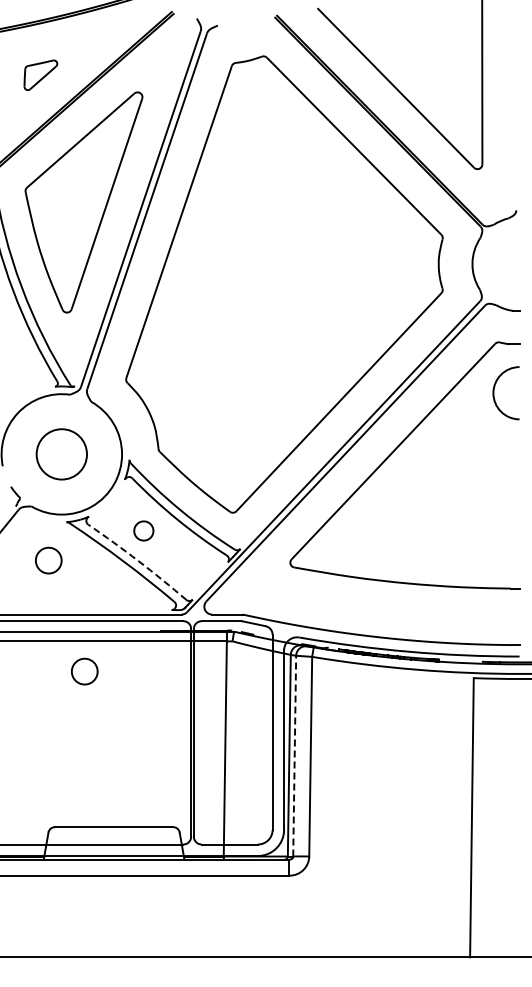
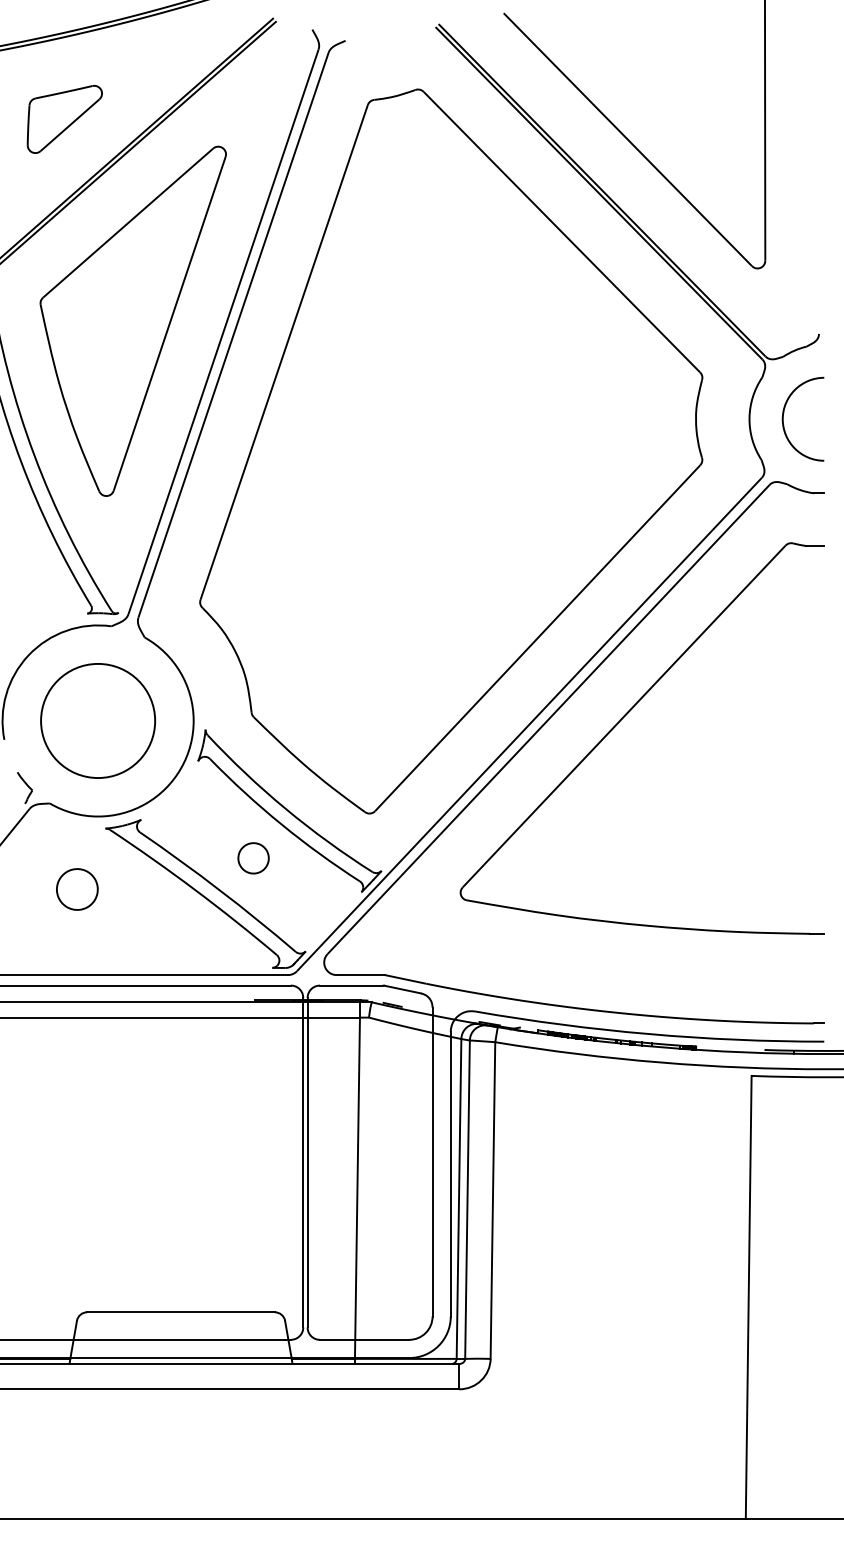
part: (40, 75) -> (64, 119), size x1.43
arc: (494, 393) -> (784, 419), moved
circle: (61, 454) -> (97, 721), size x1.43
part: (143, 530) -> (253, 857), moved
arc: (138, 561) -> (219, 890), dashed -> solid
part: (84, 671) -> (134, 1065), removed
line: (294, 755) -> (467, 1198), dashed -> solid

